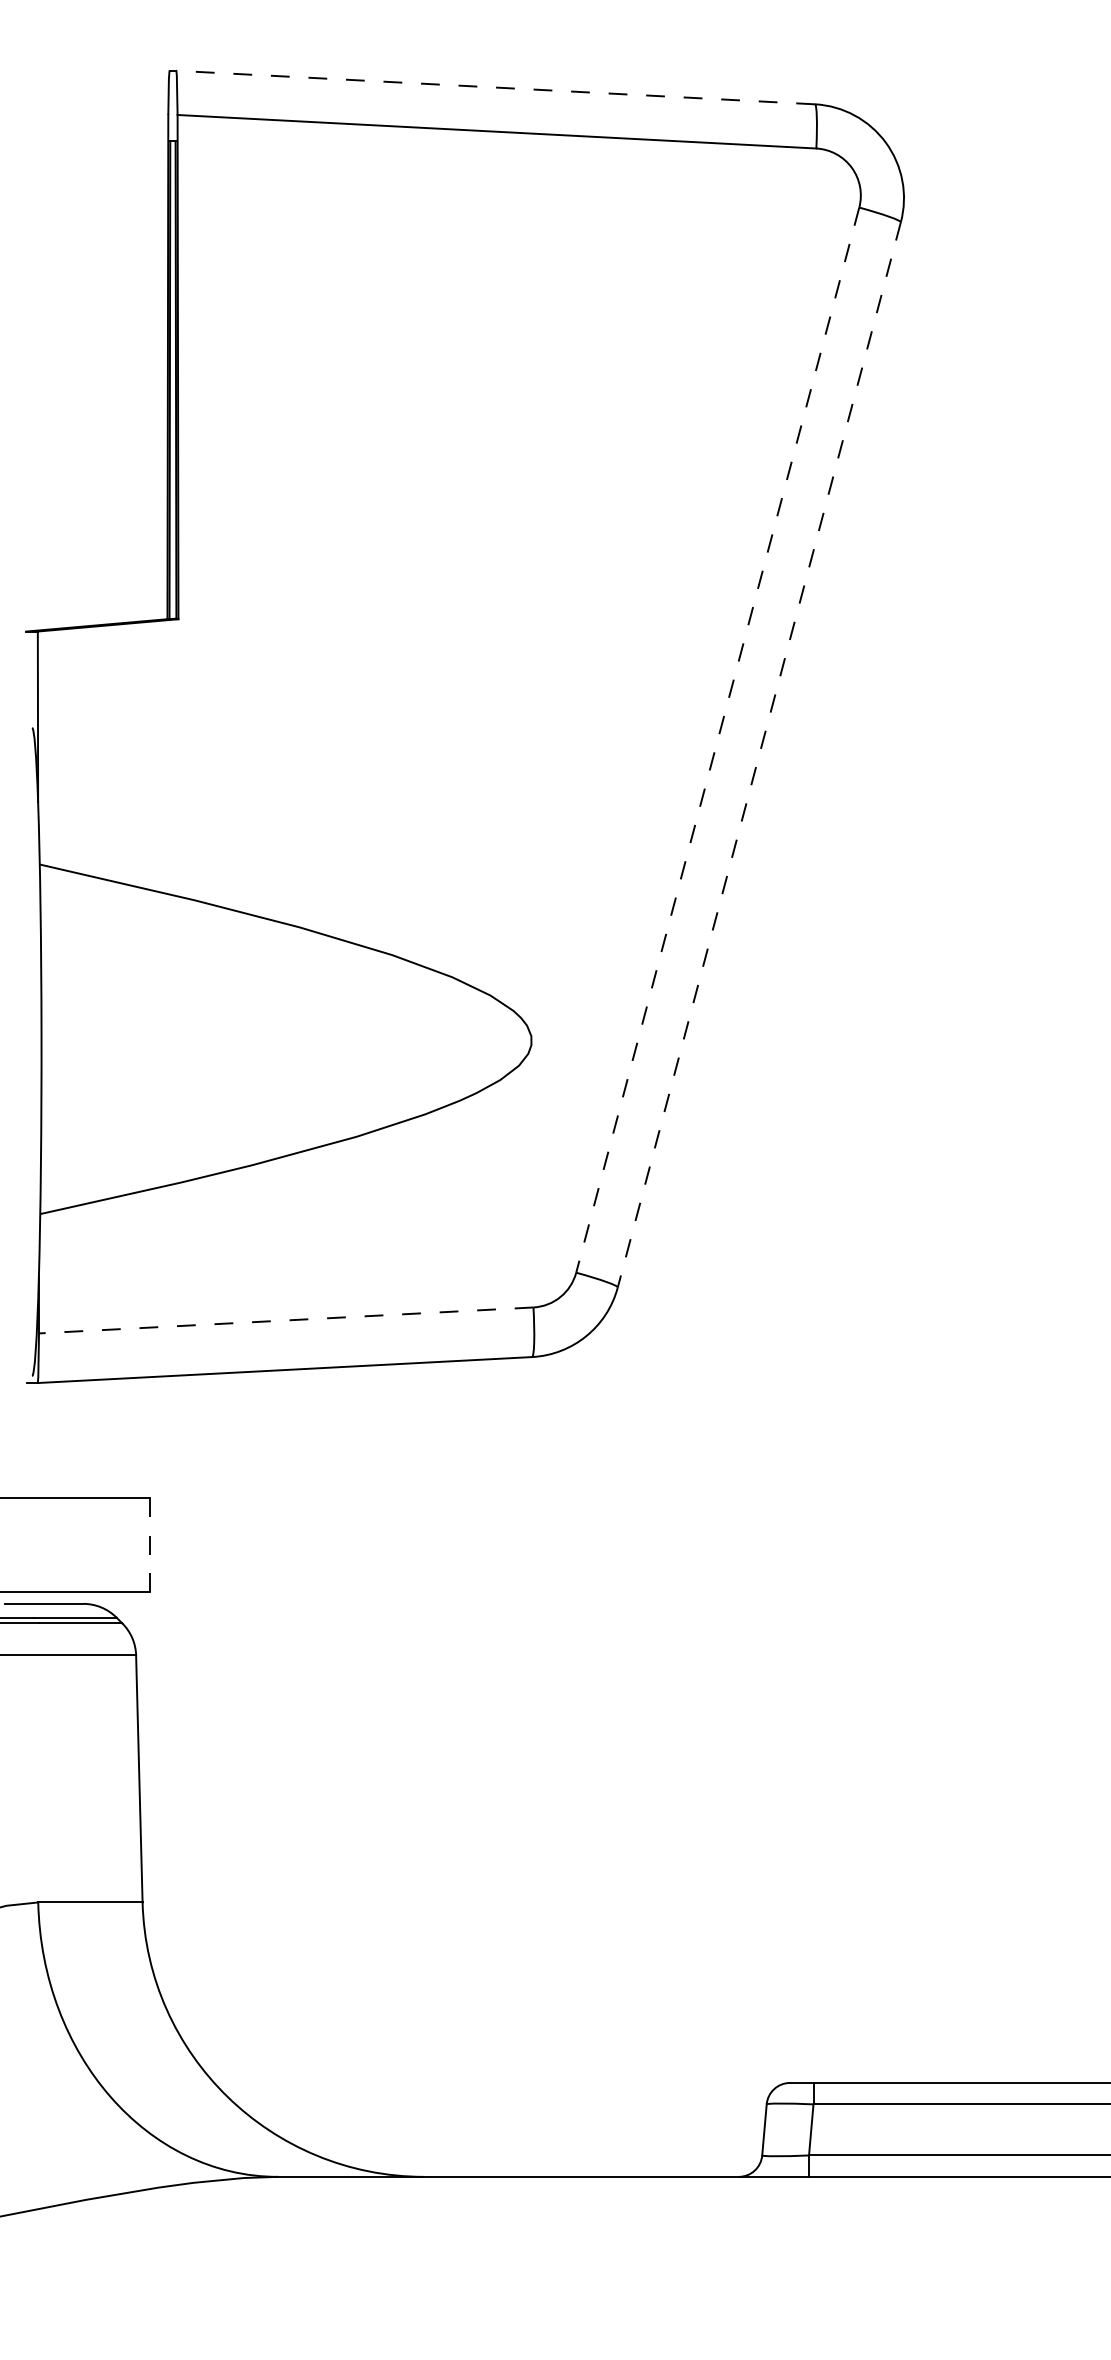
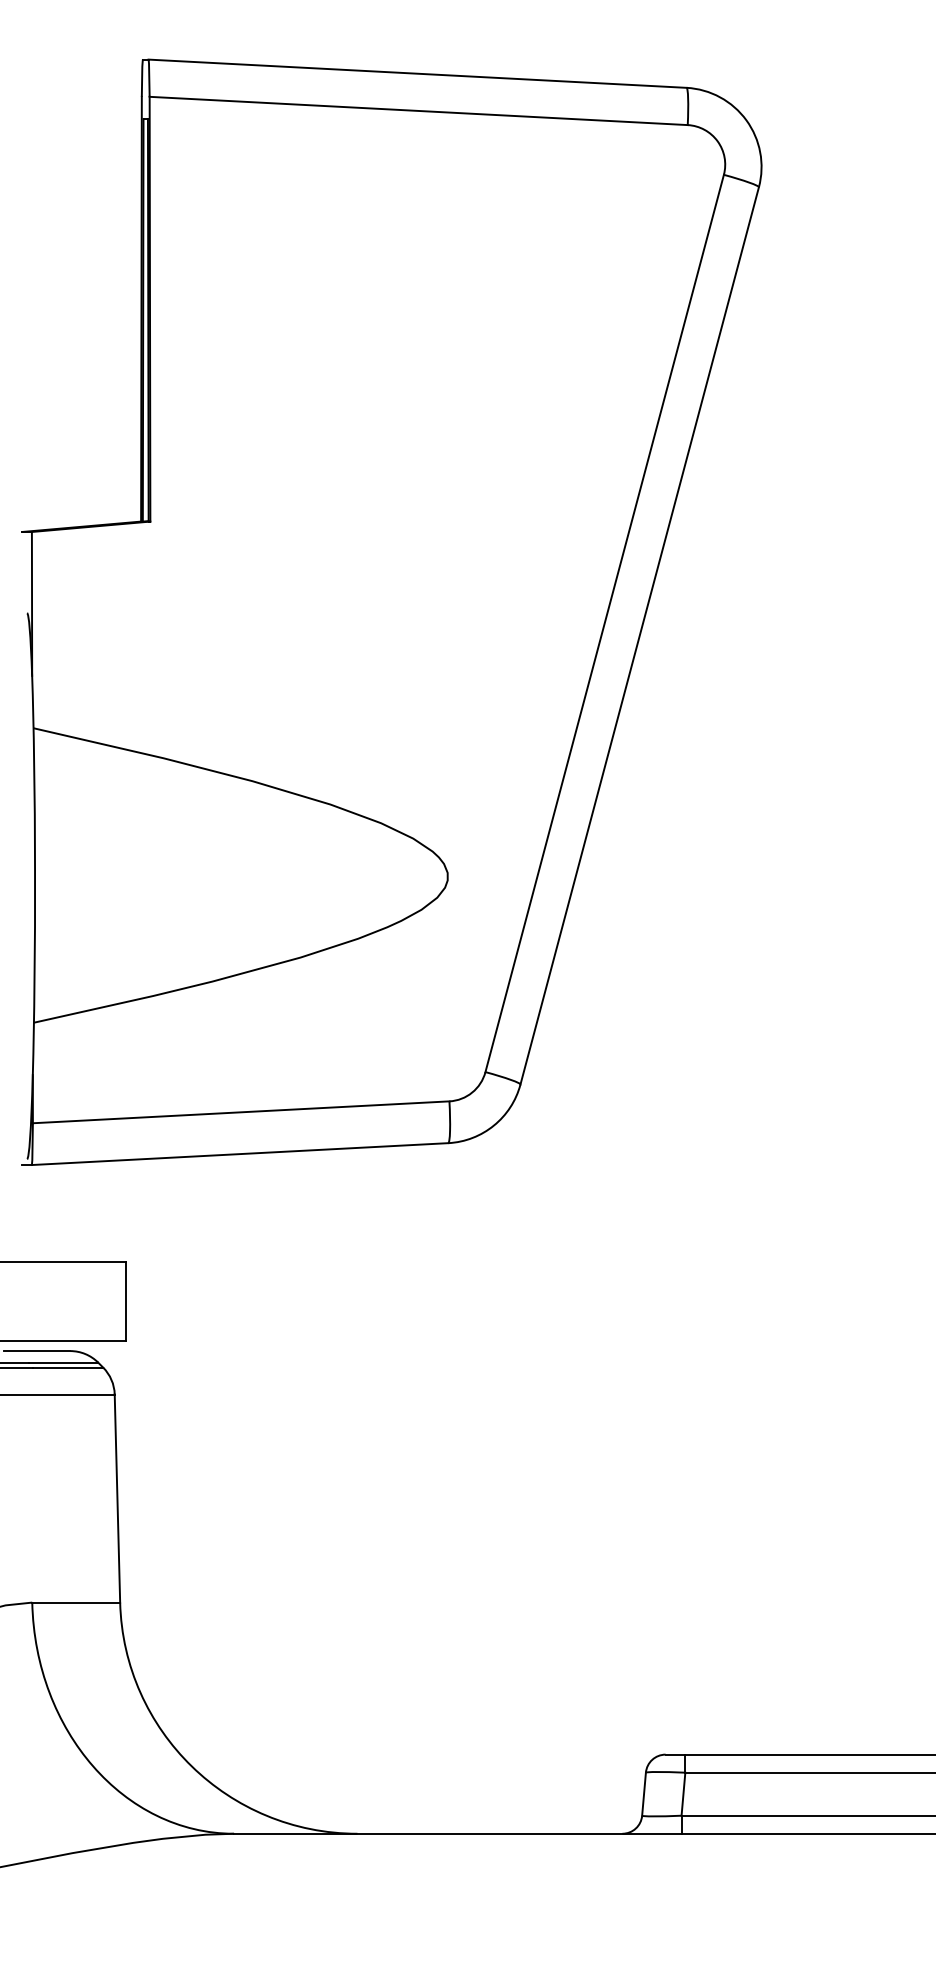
line: (495, 87) -> (417, 73), dashed -> solid
line: (717, 740) -> (604, 623), dashed -> solid
line: (759, 755) -> (639, 636), dashed -> solid
line: (286, 1320) -> (241, 1112), dashed -> solid
line: (149, 1545) -> (125, 1301), dashed -> solid

